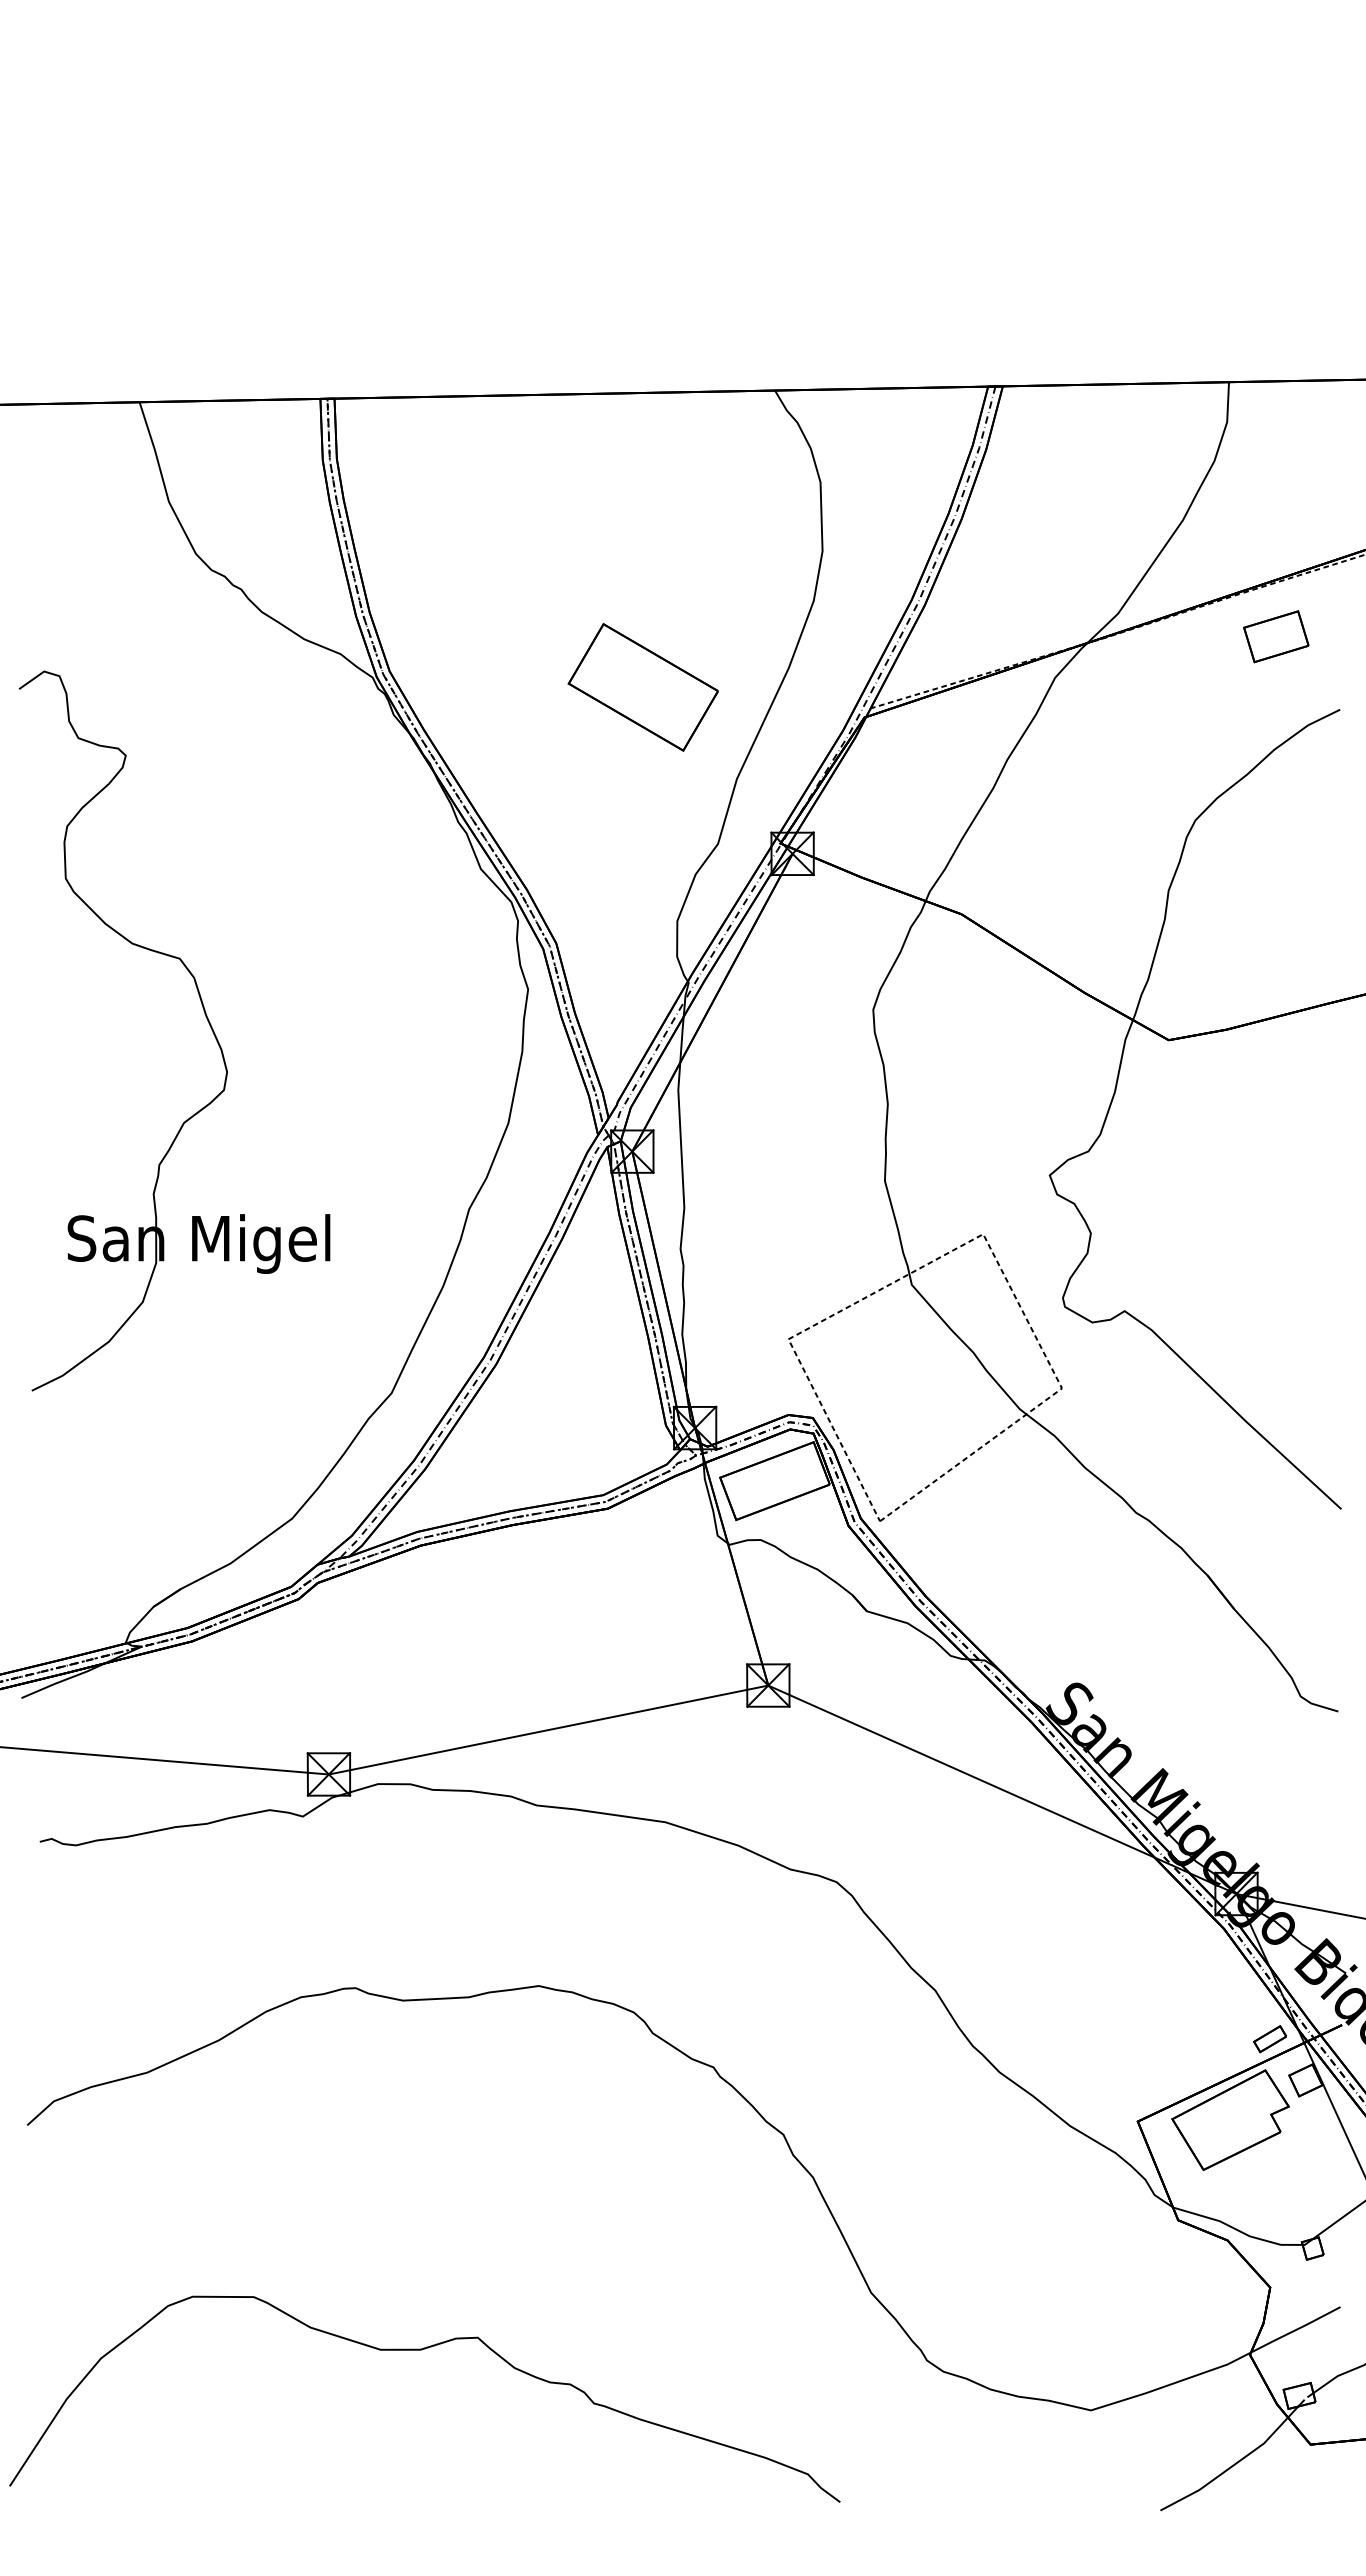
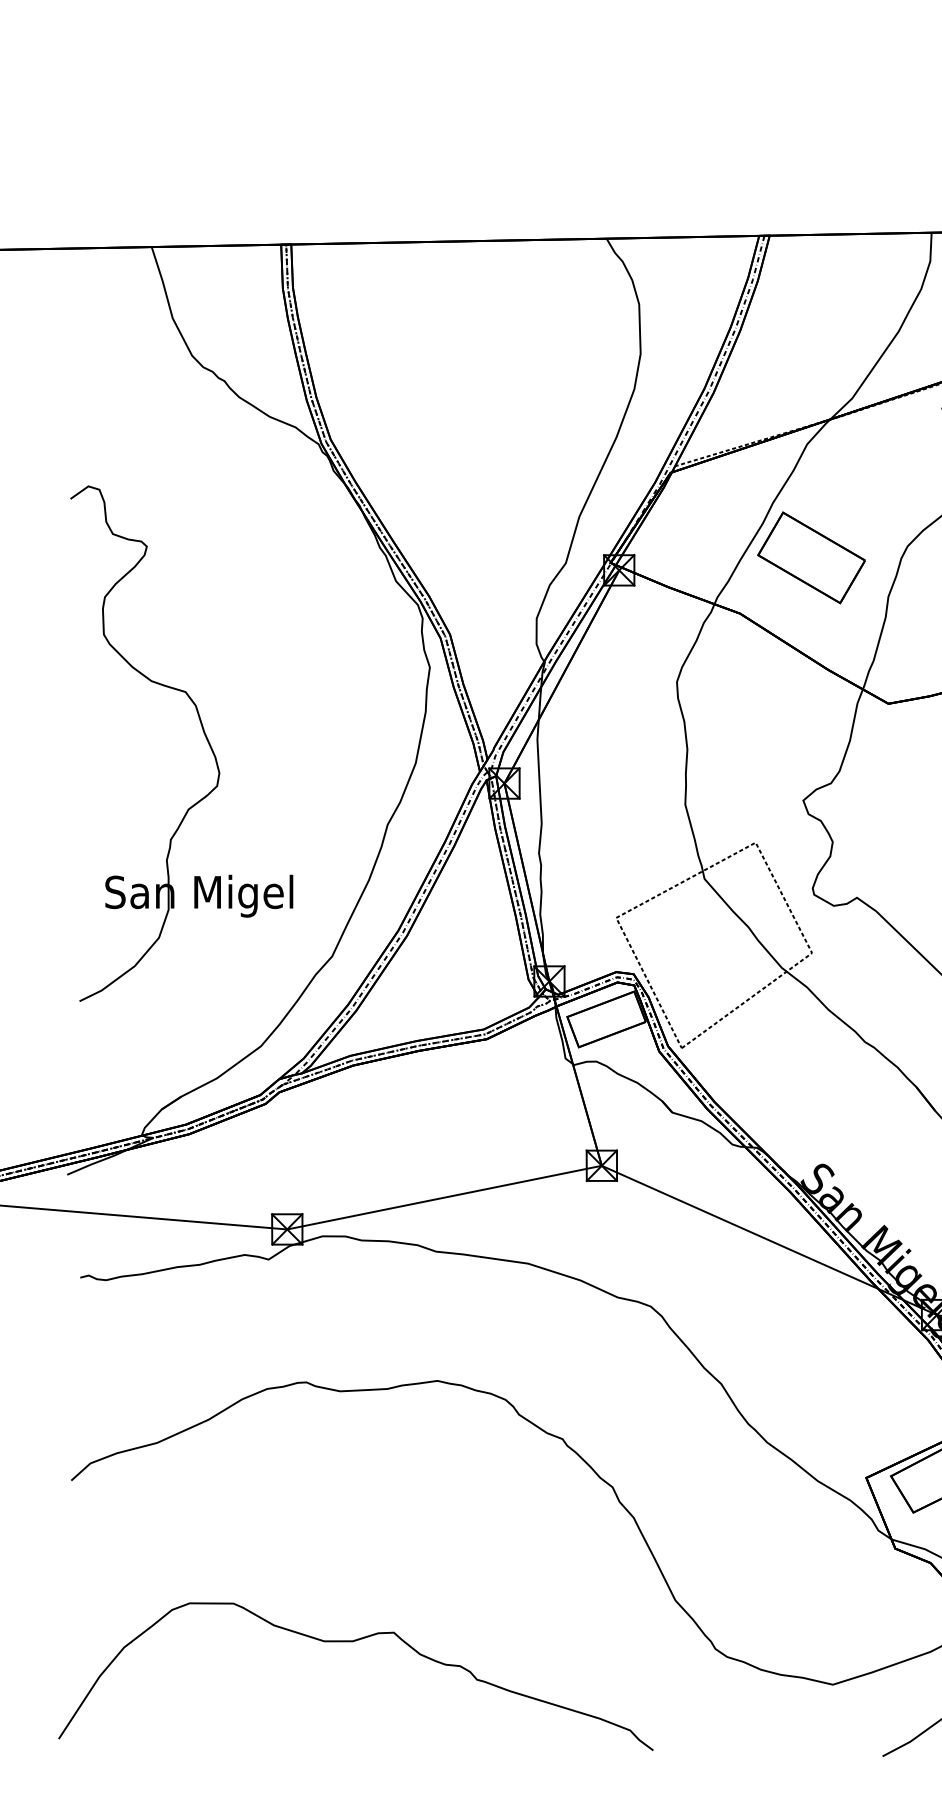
part: (642, 687) -> (811, 557), moved
part: (204, 1014) -> (203, 731), moved

